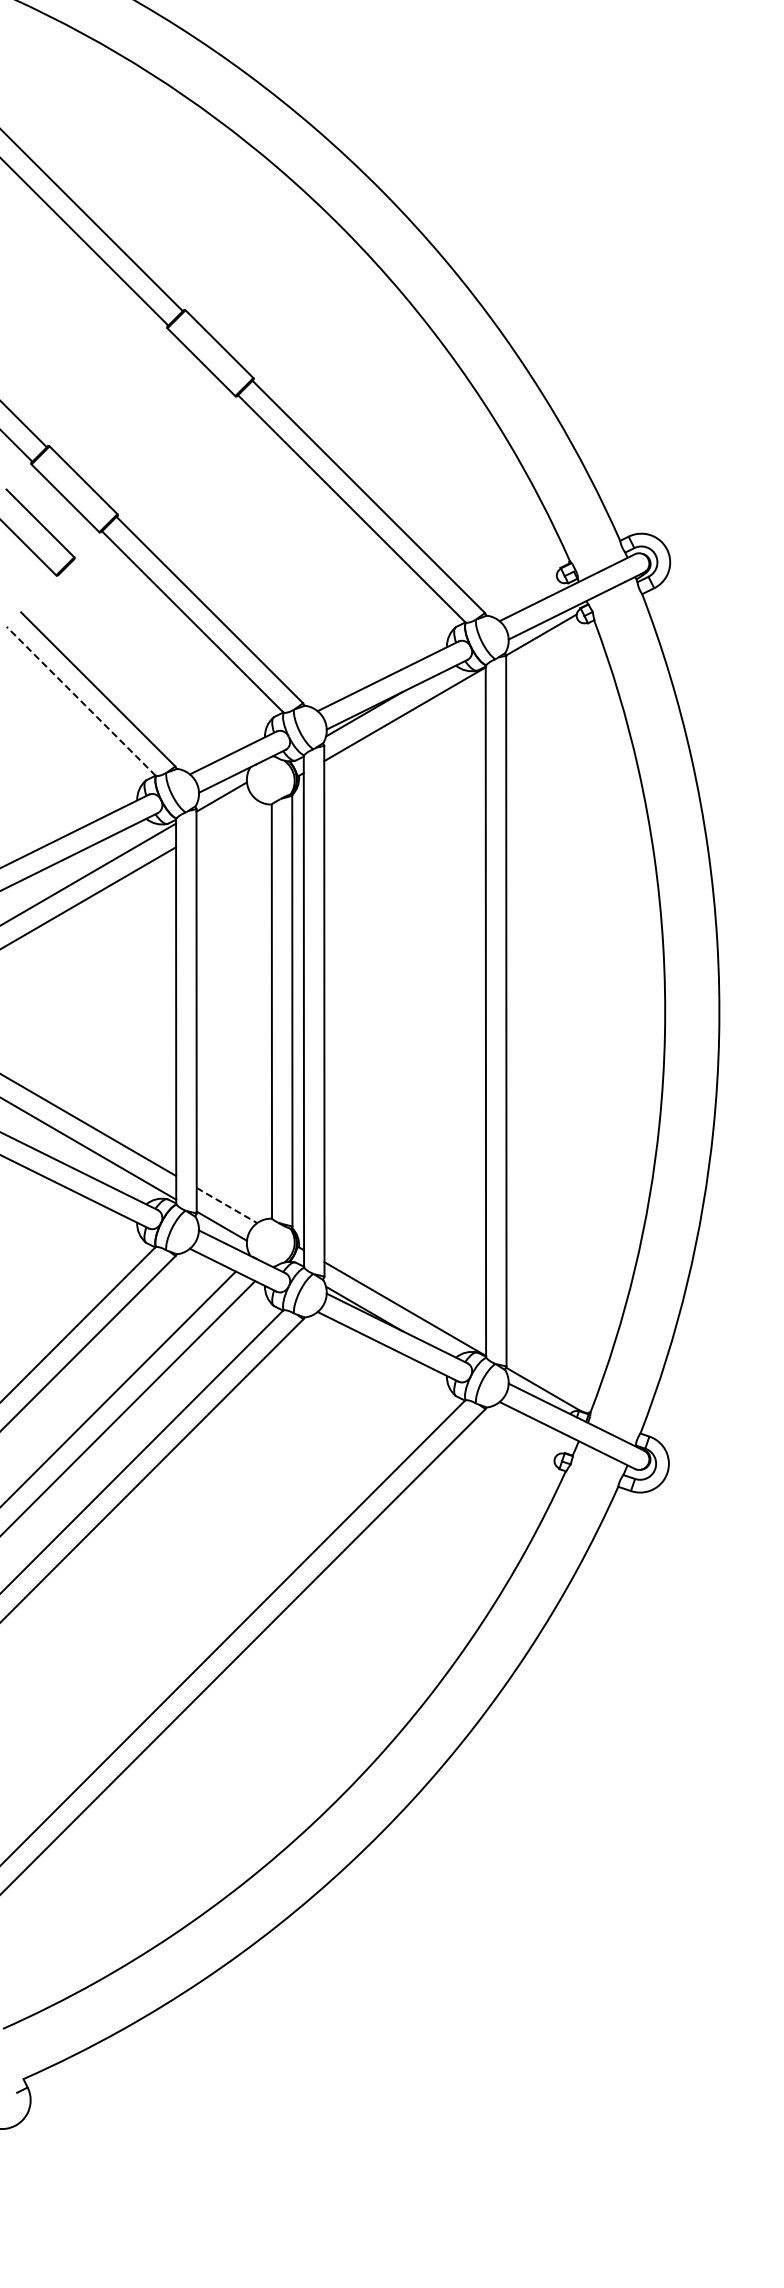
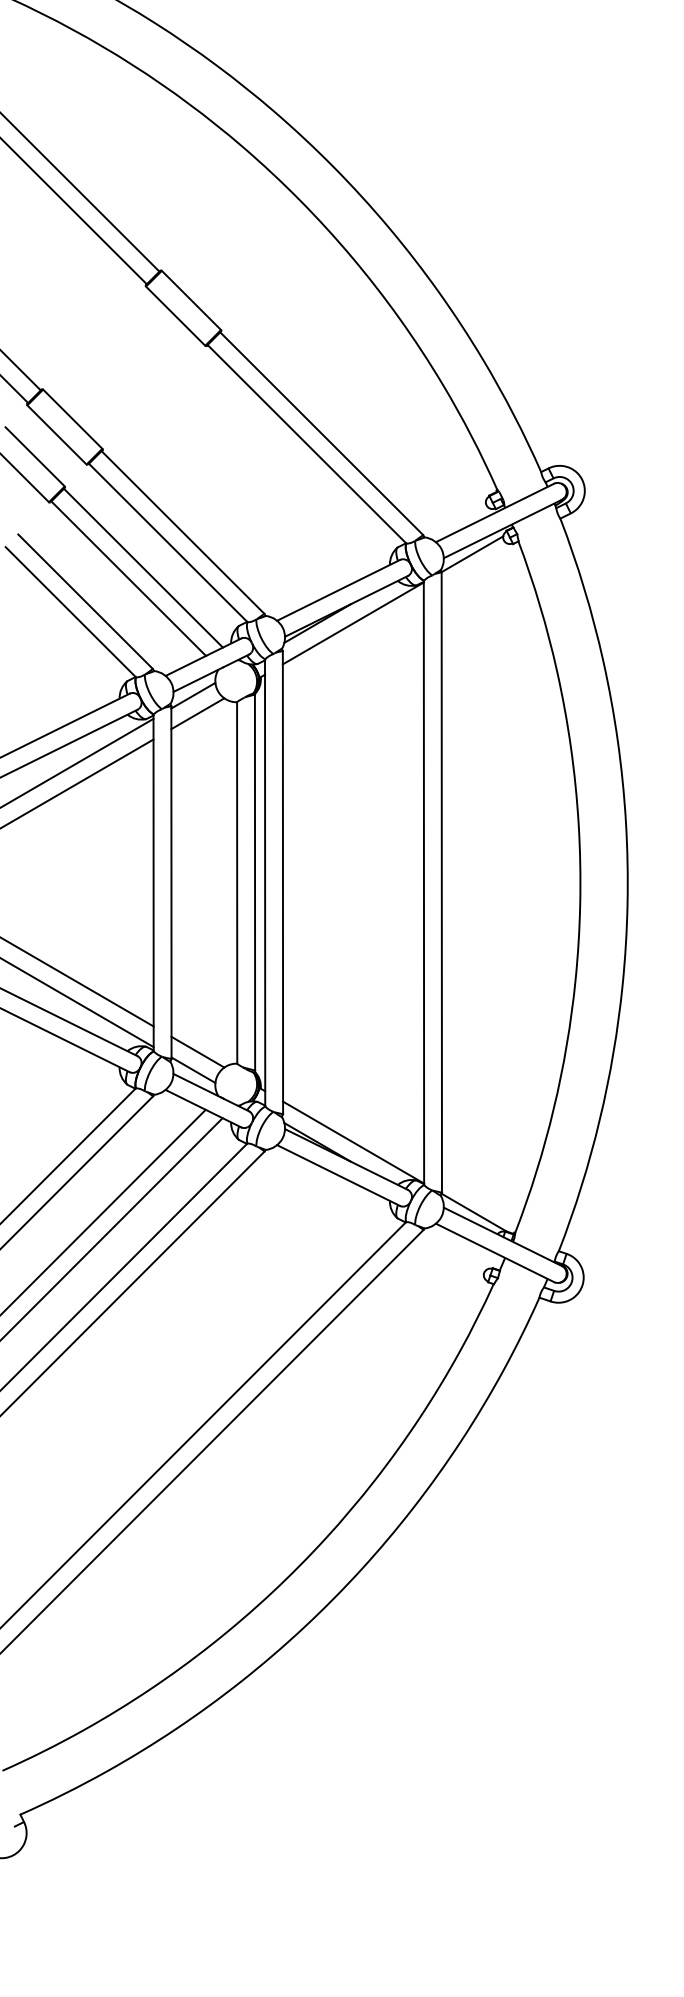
line: (164, 650) -> (143, 567), added
line: (147, 662) -> (128, 578), added
line: (80, 701) -> (70, 612), dashed -> solid
line: (226, 817) -> (197, 713), added
line: (227, 1205) -> (198, 1052), dashed -> solid

